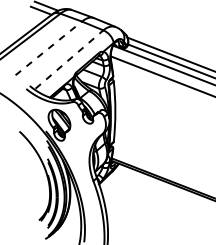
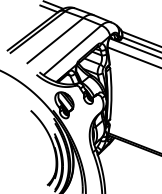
line: (48, 48) -> (55, 40), dashed -> solid
line: (69, 59) -> (72, 49), dashed -> solid

